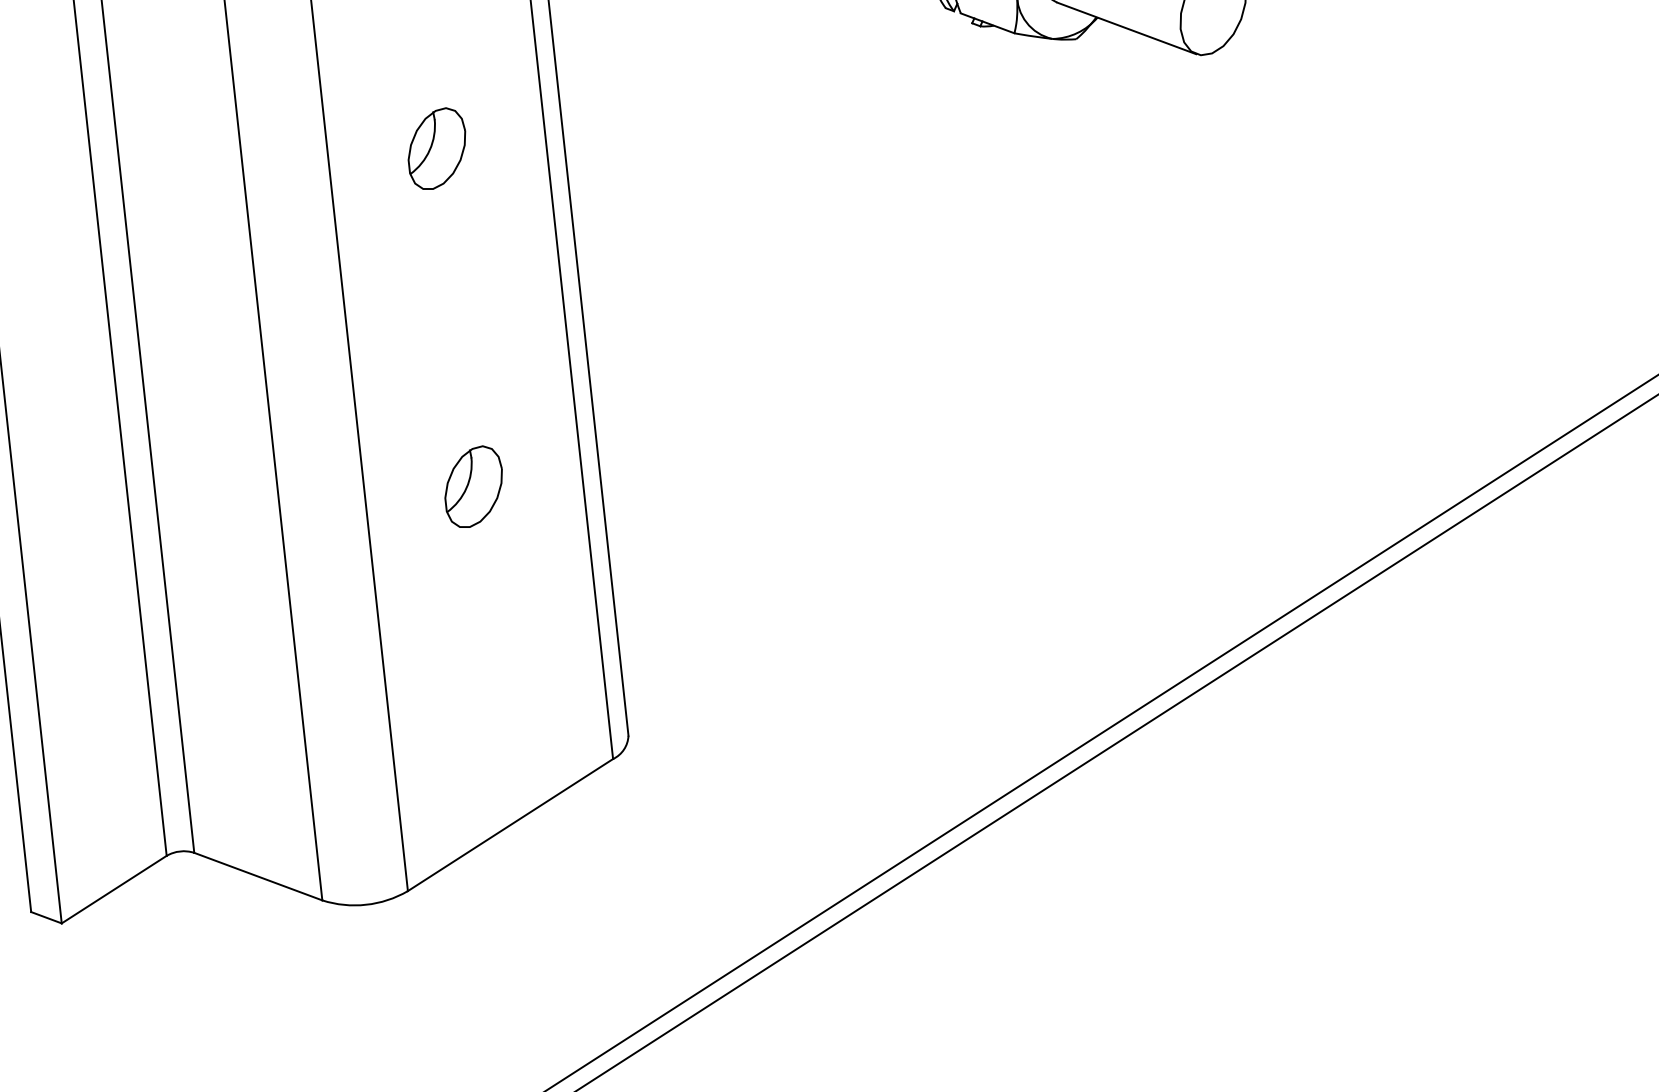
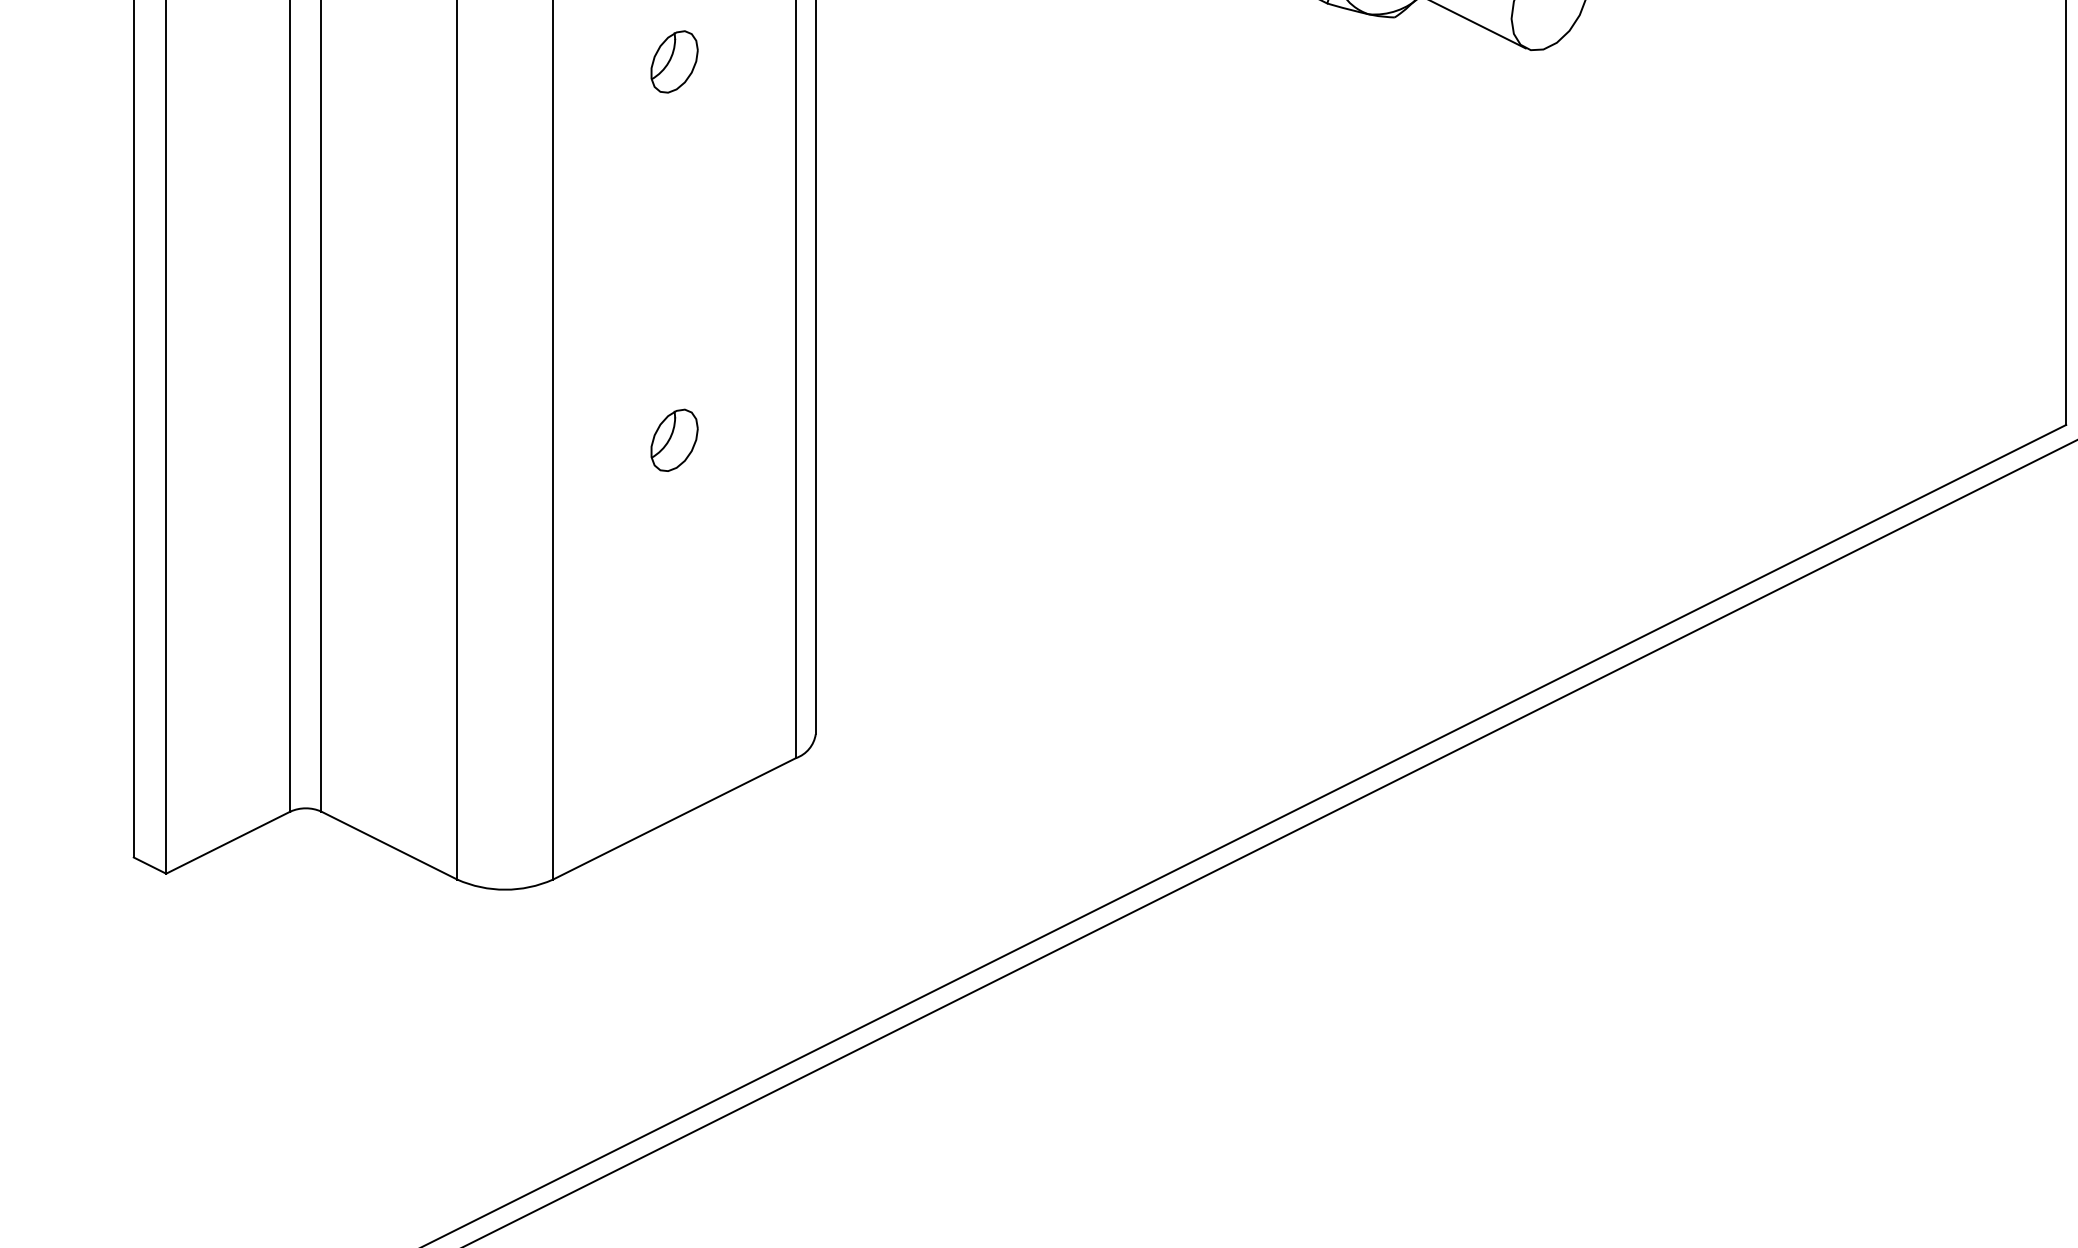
part: (436, 148) -> (674, 61), size x0.7
part: (473, 487) -> (674, 440), size x0.7

